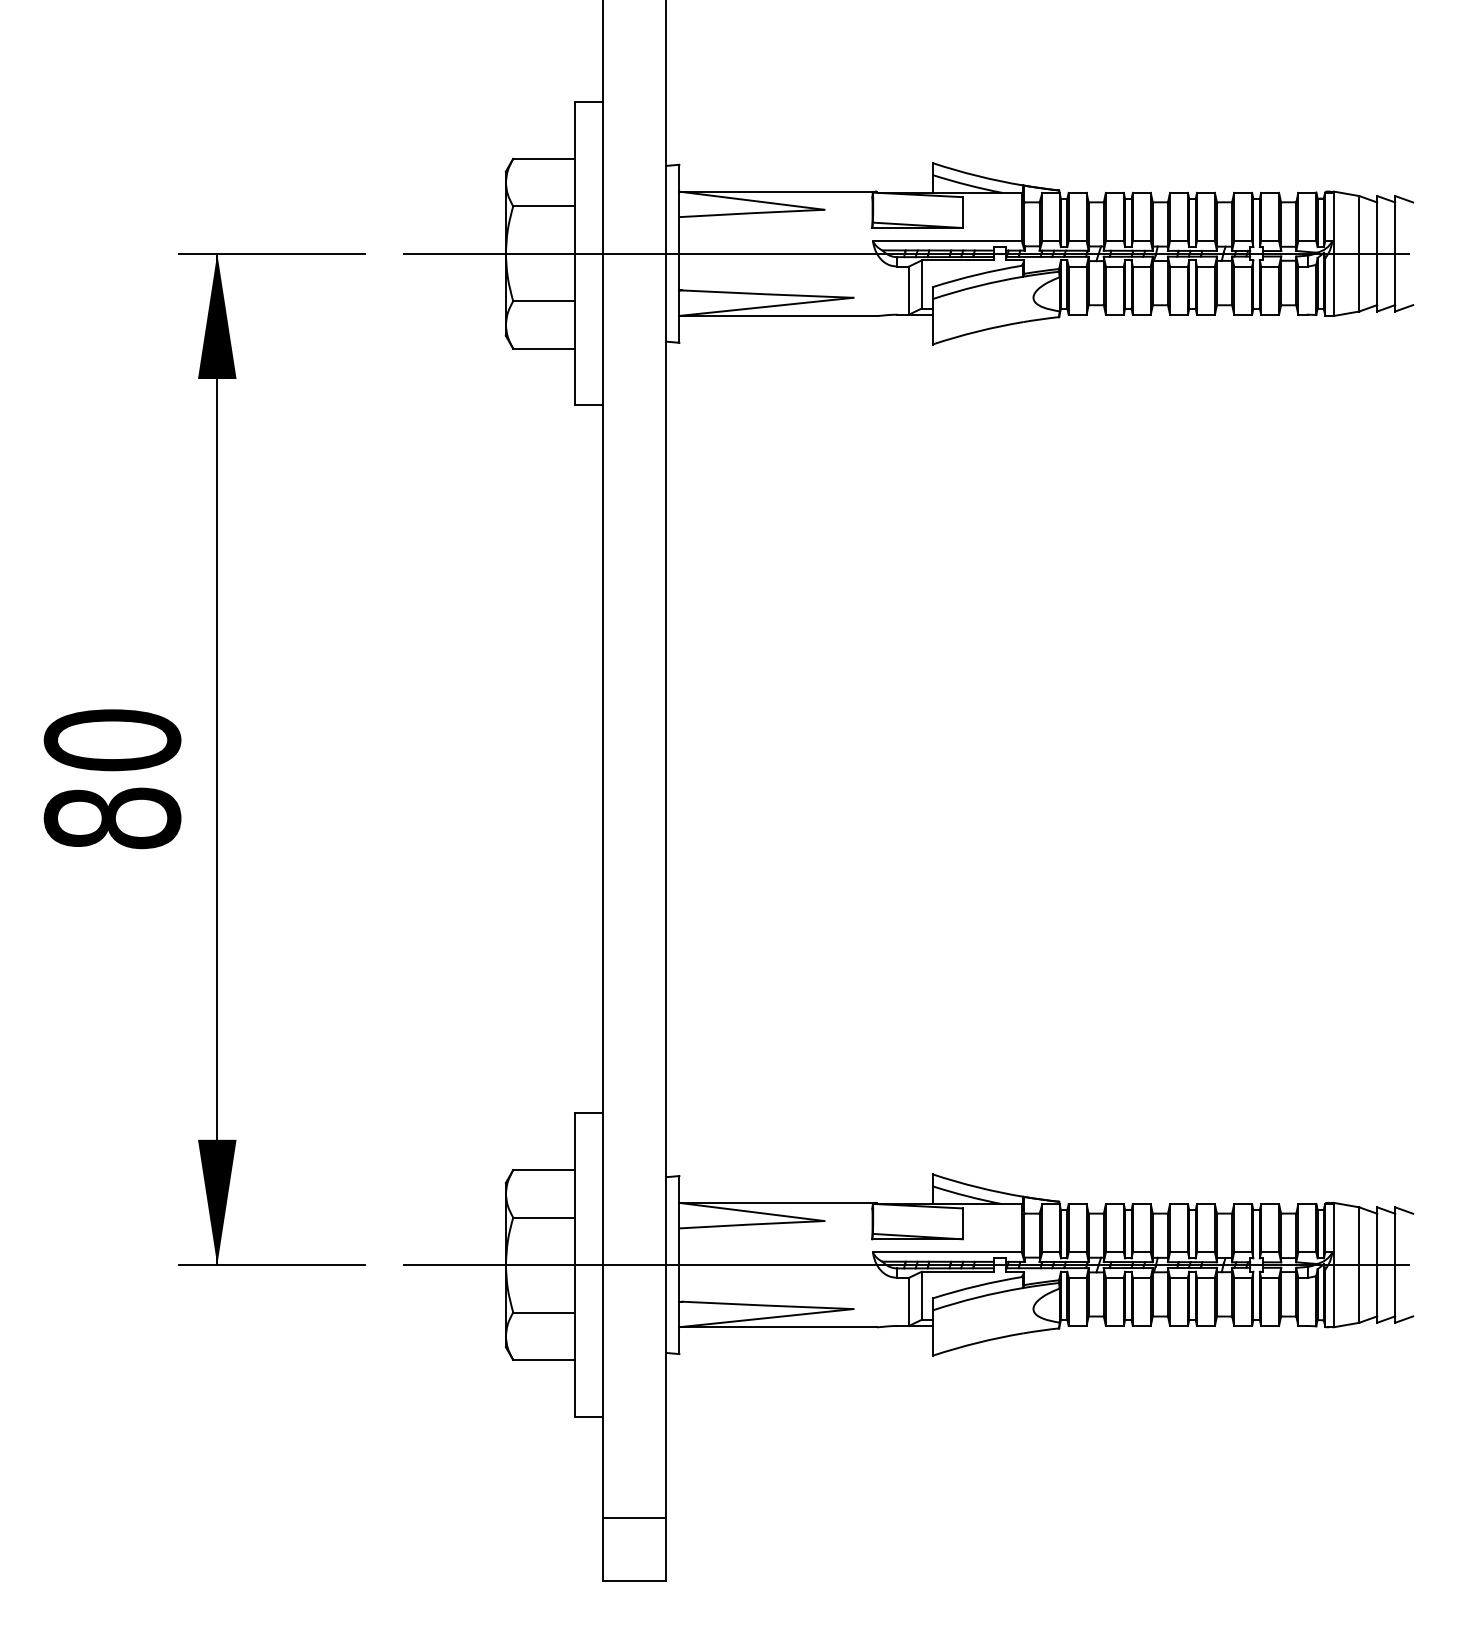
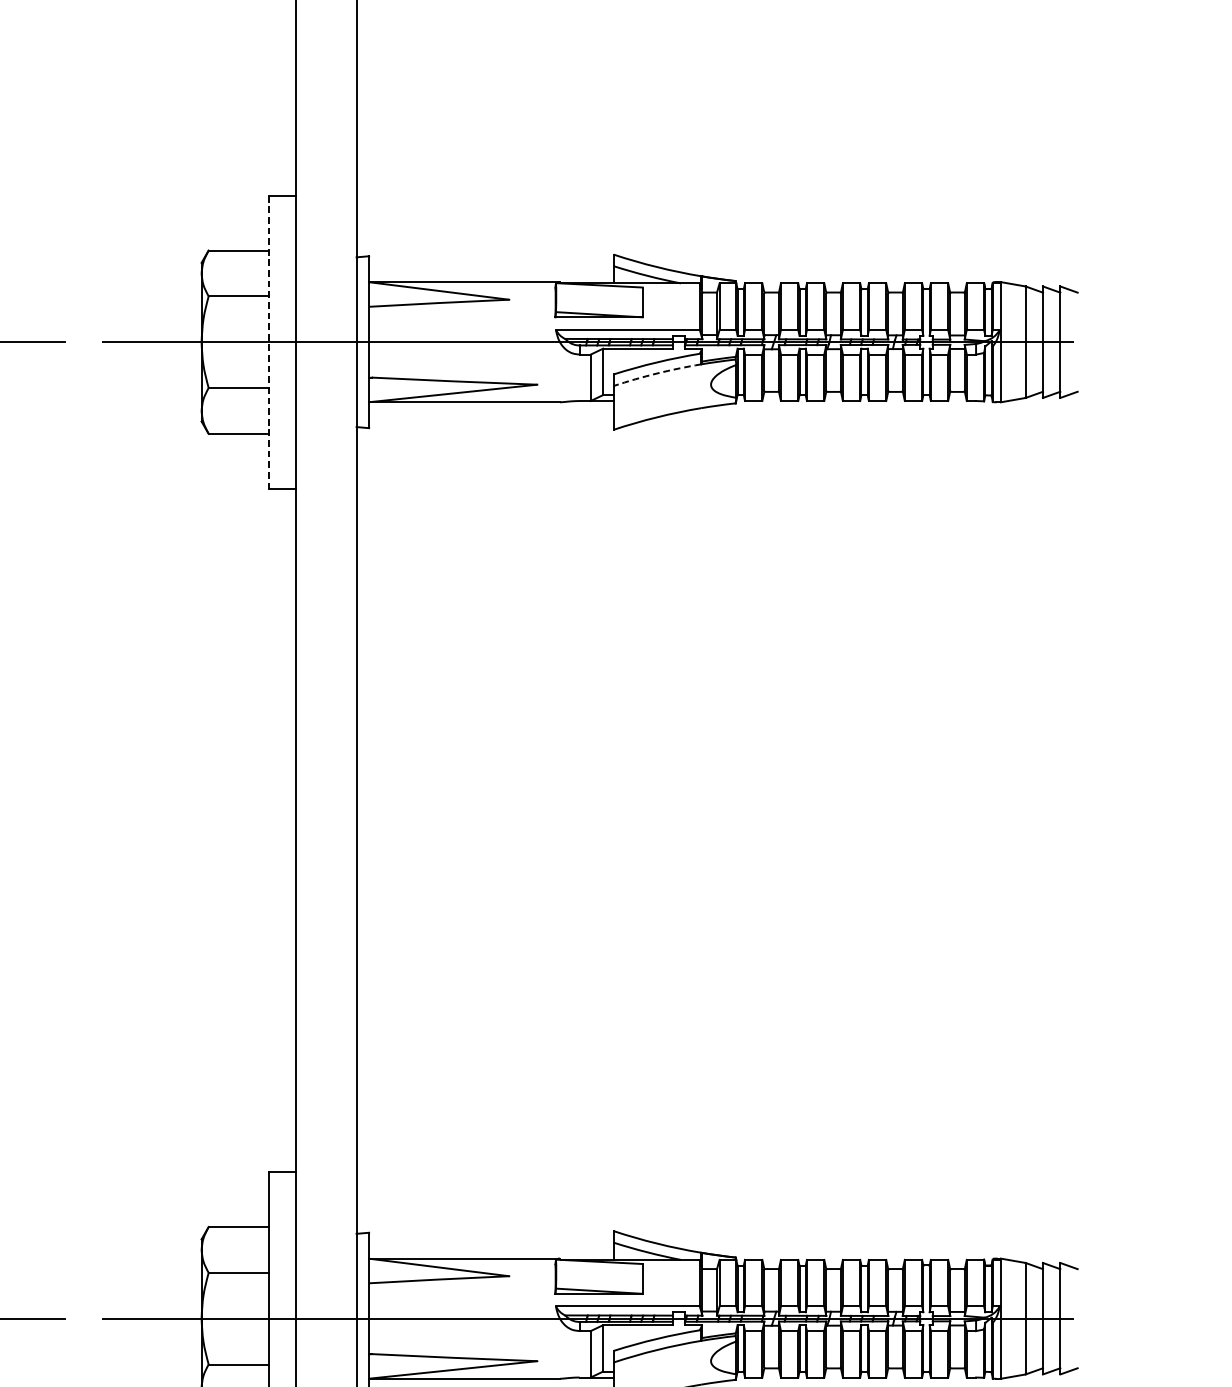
line: (575, 253) -> (268, 341), solid -> dashed
arc: (977, 286) -> (656, 373), solid -> dashed

